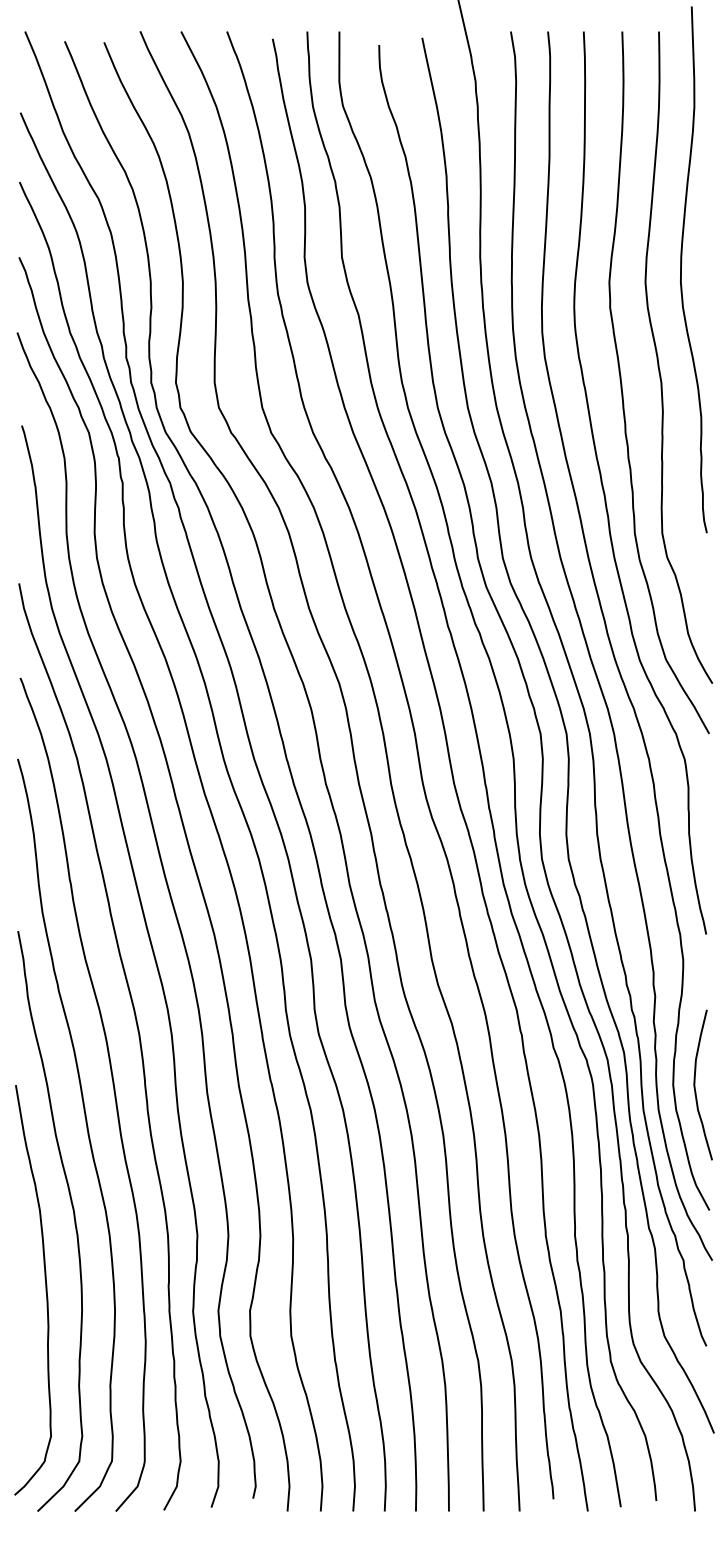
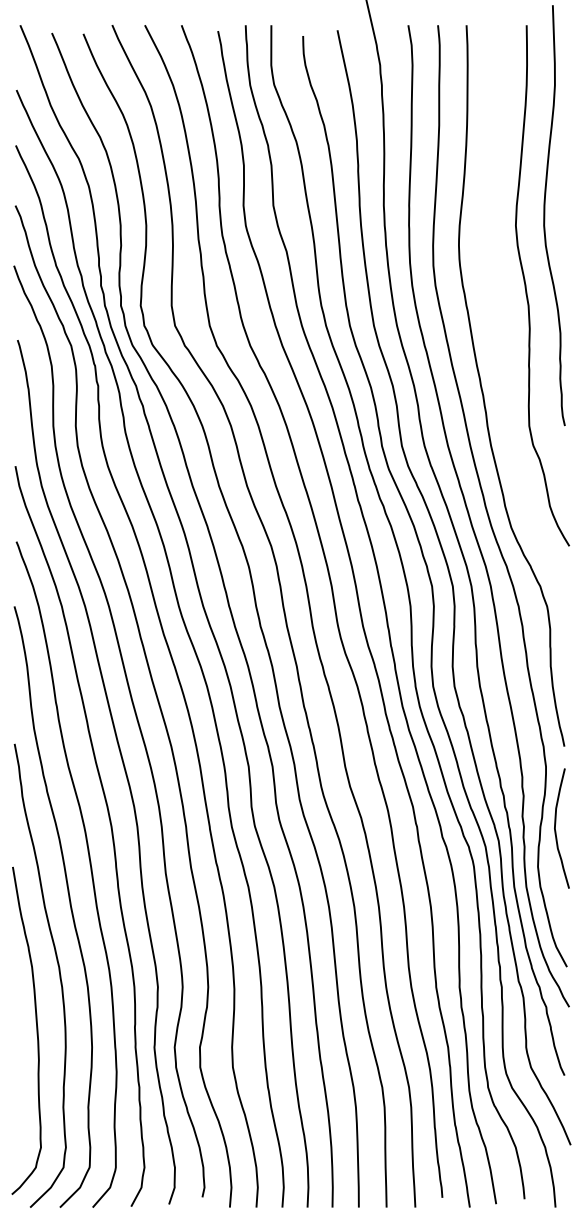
curve: (622, 383) -> (497, 306), removed
curve: (695, 1084) -> (555, 828), moved

